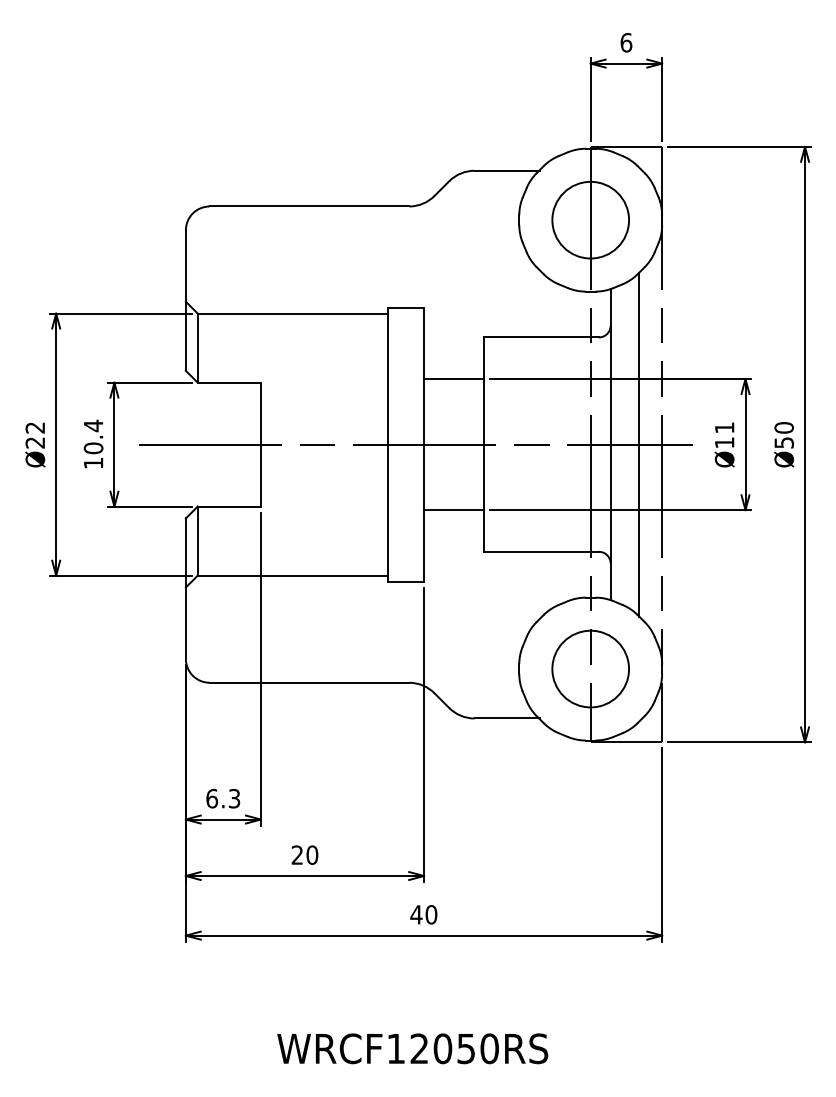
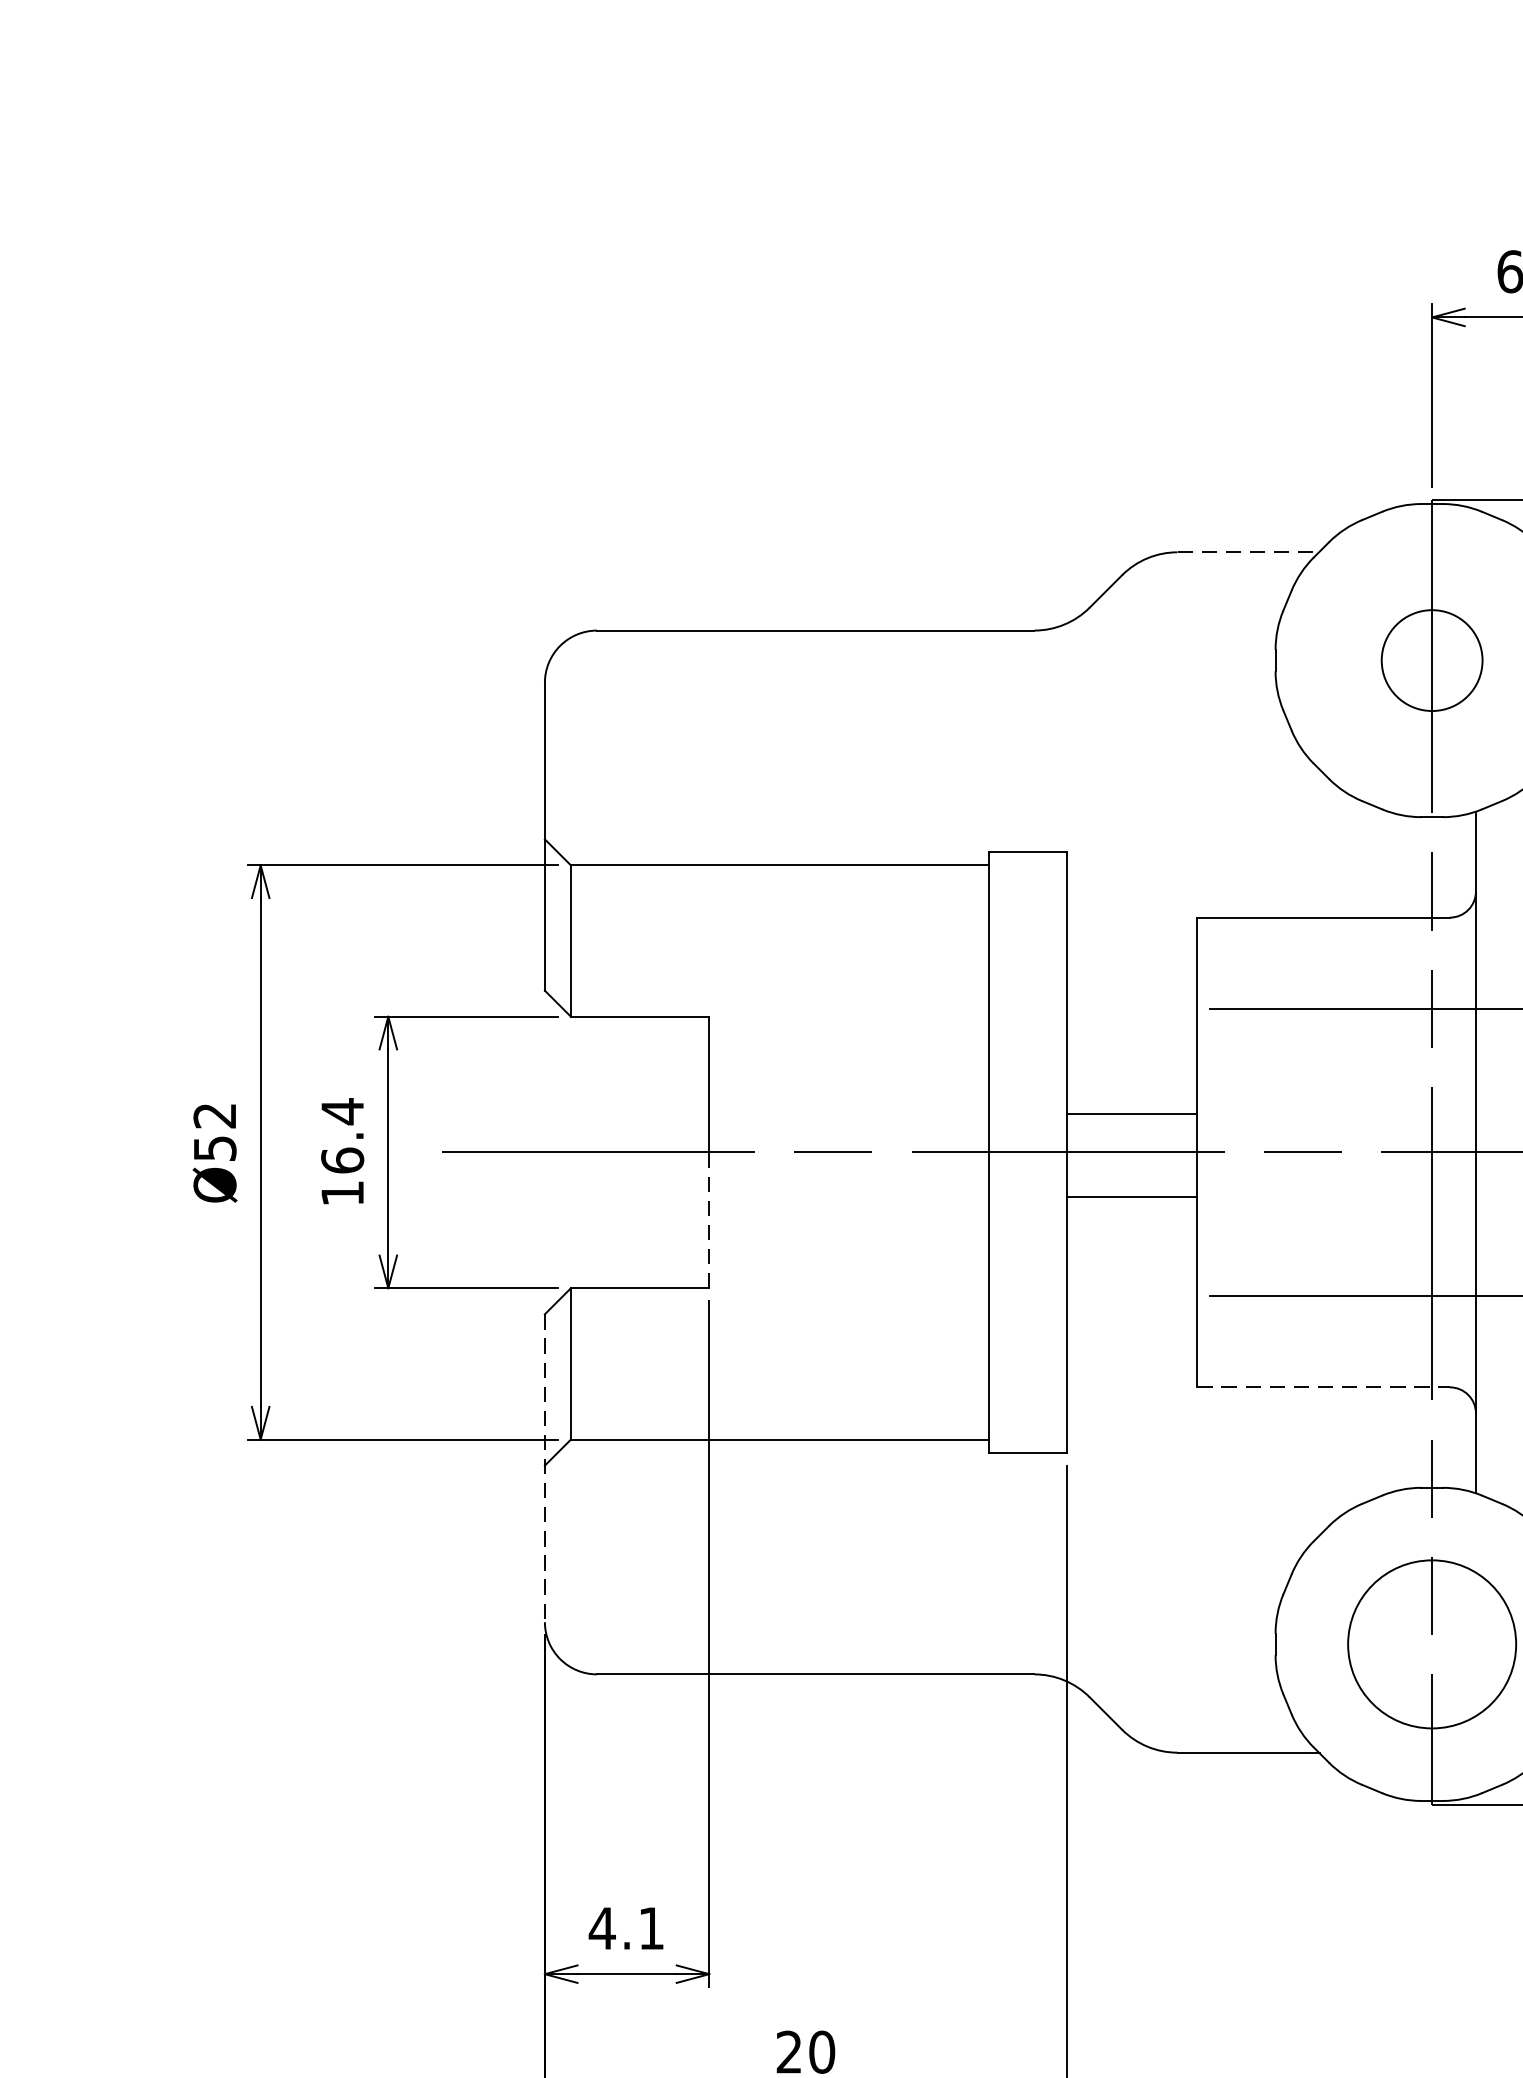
line: (507, 170) -> (1249, 551), solid -> dashed
circle: (590, 219) -> (1431, 659), size x0.6
line: (453, 379) -> (1131, 1114), moved
text: (35, 442) -> (215, 1147), Ø22 -> Ø52
text: (93, 448) -> (342, 1160), 10.4 -> 16.4
line: (260, 475) -> (708, 1220), solid -> dashed
line: (453, 510) -> (1131, 1198), moved
line: (541, 551) -> (1324, 1386), solid -> dashed
line: (185, 589) -> (544, 1469), solid -> dashed
text: (222, 798) -> (625, 1928), 6.3 -> 4.1

